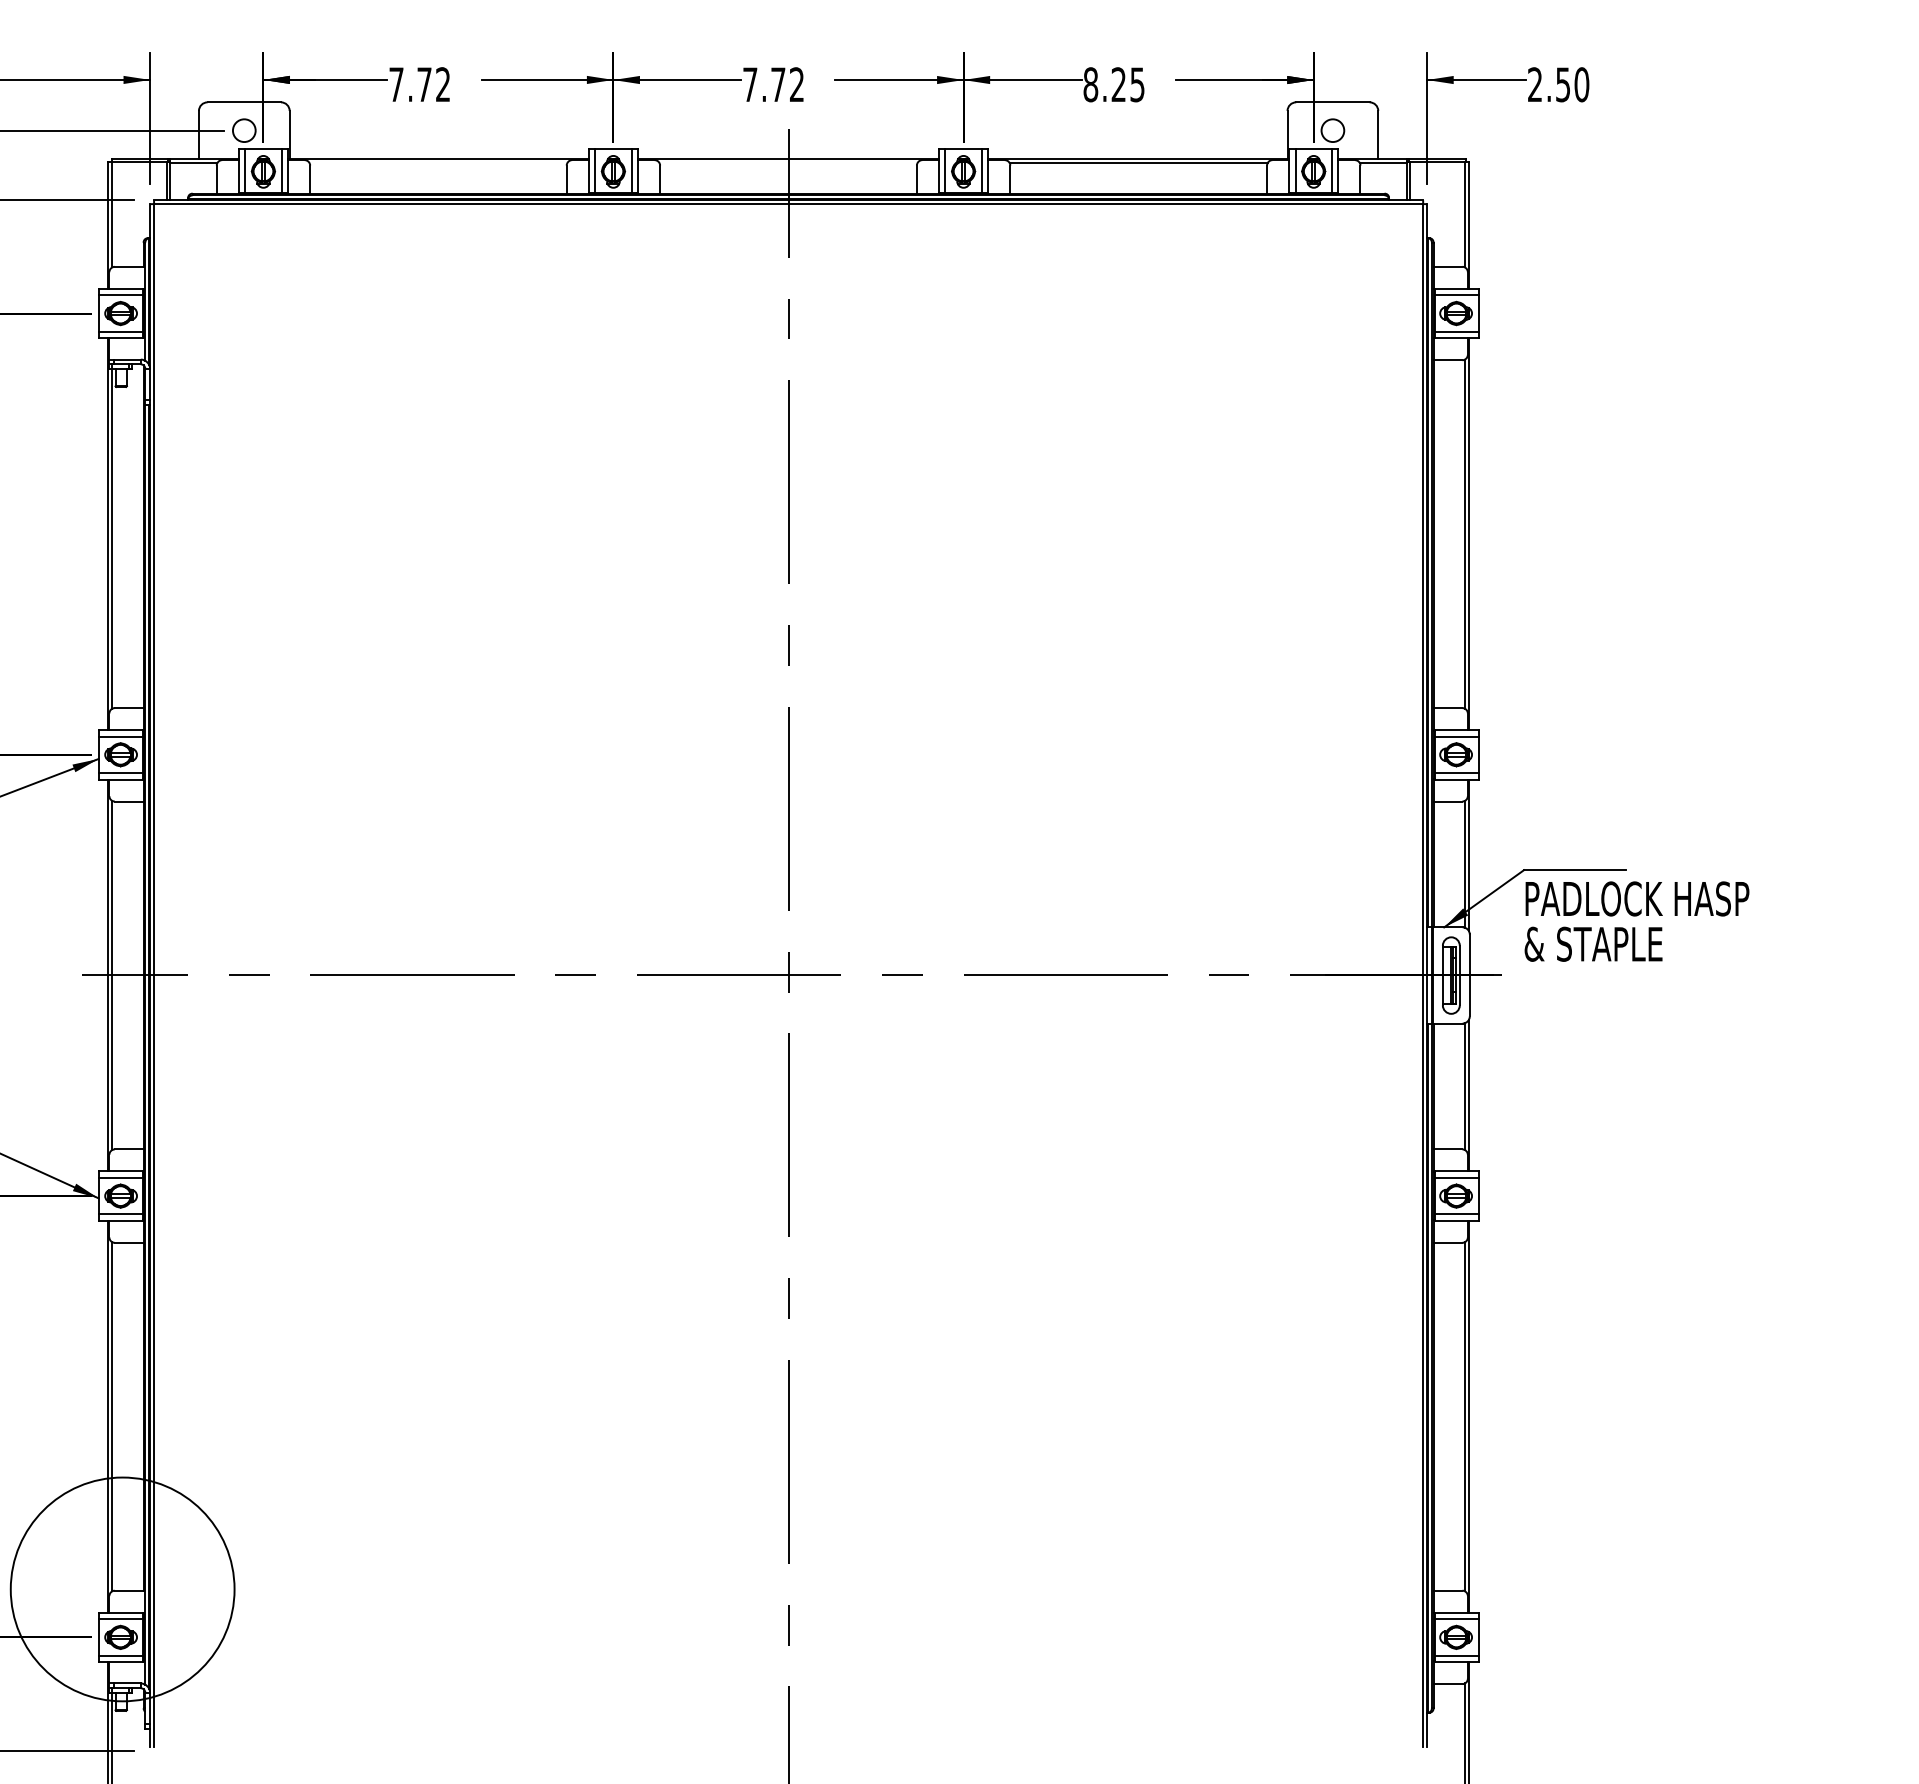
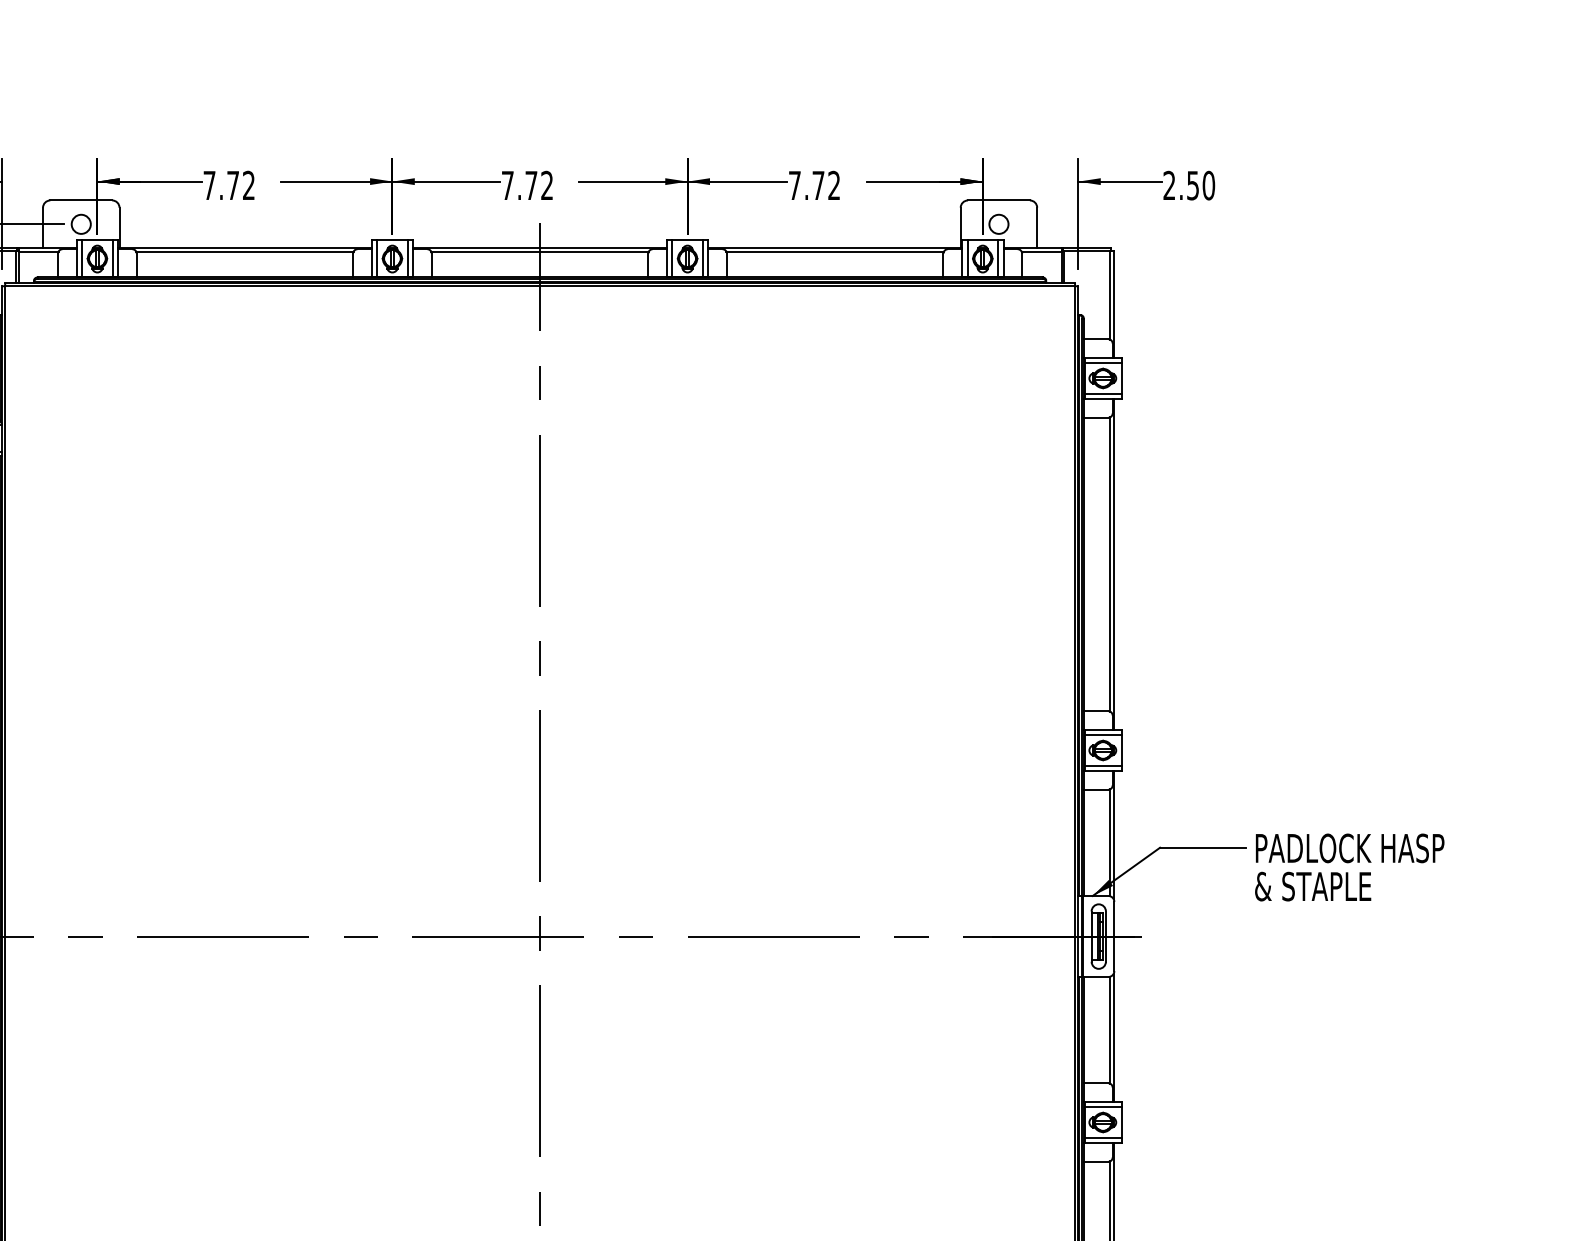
text: (1113, 84) -> (813, 185), 8.25 -> 7.72
line: (438, 163) -> (244, 252), added
line: (788, 163) -> (540, 252), added
text: (1636, 921) -> (1349, 867), moved

